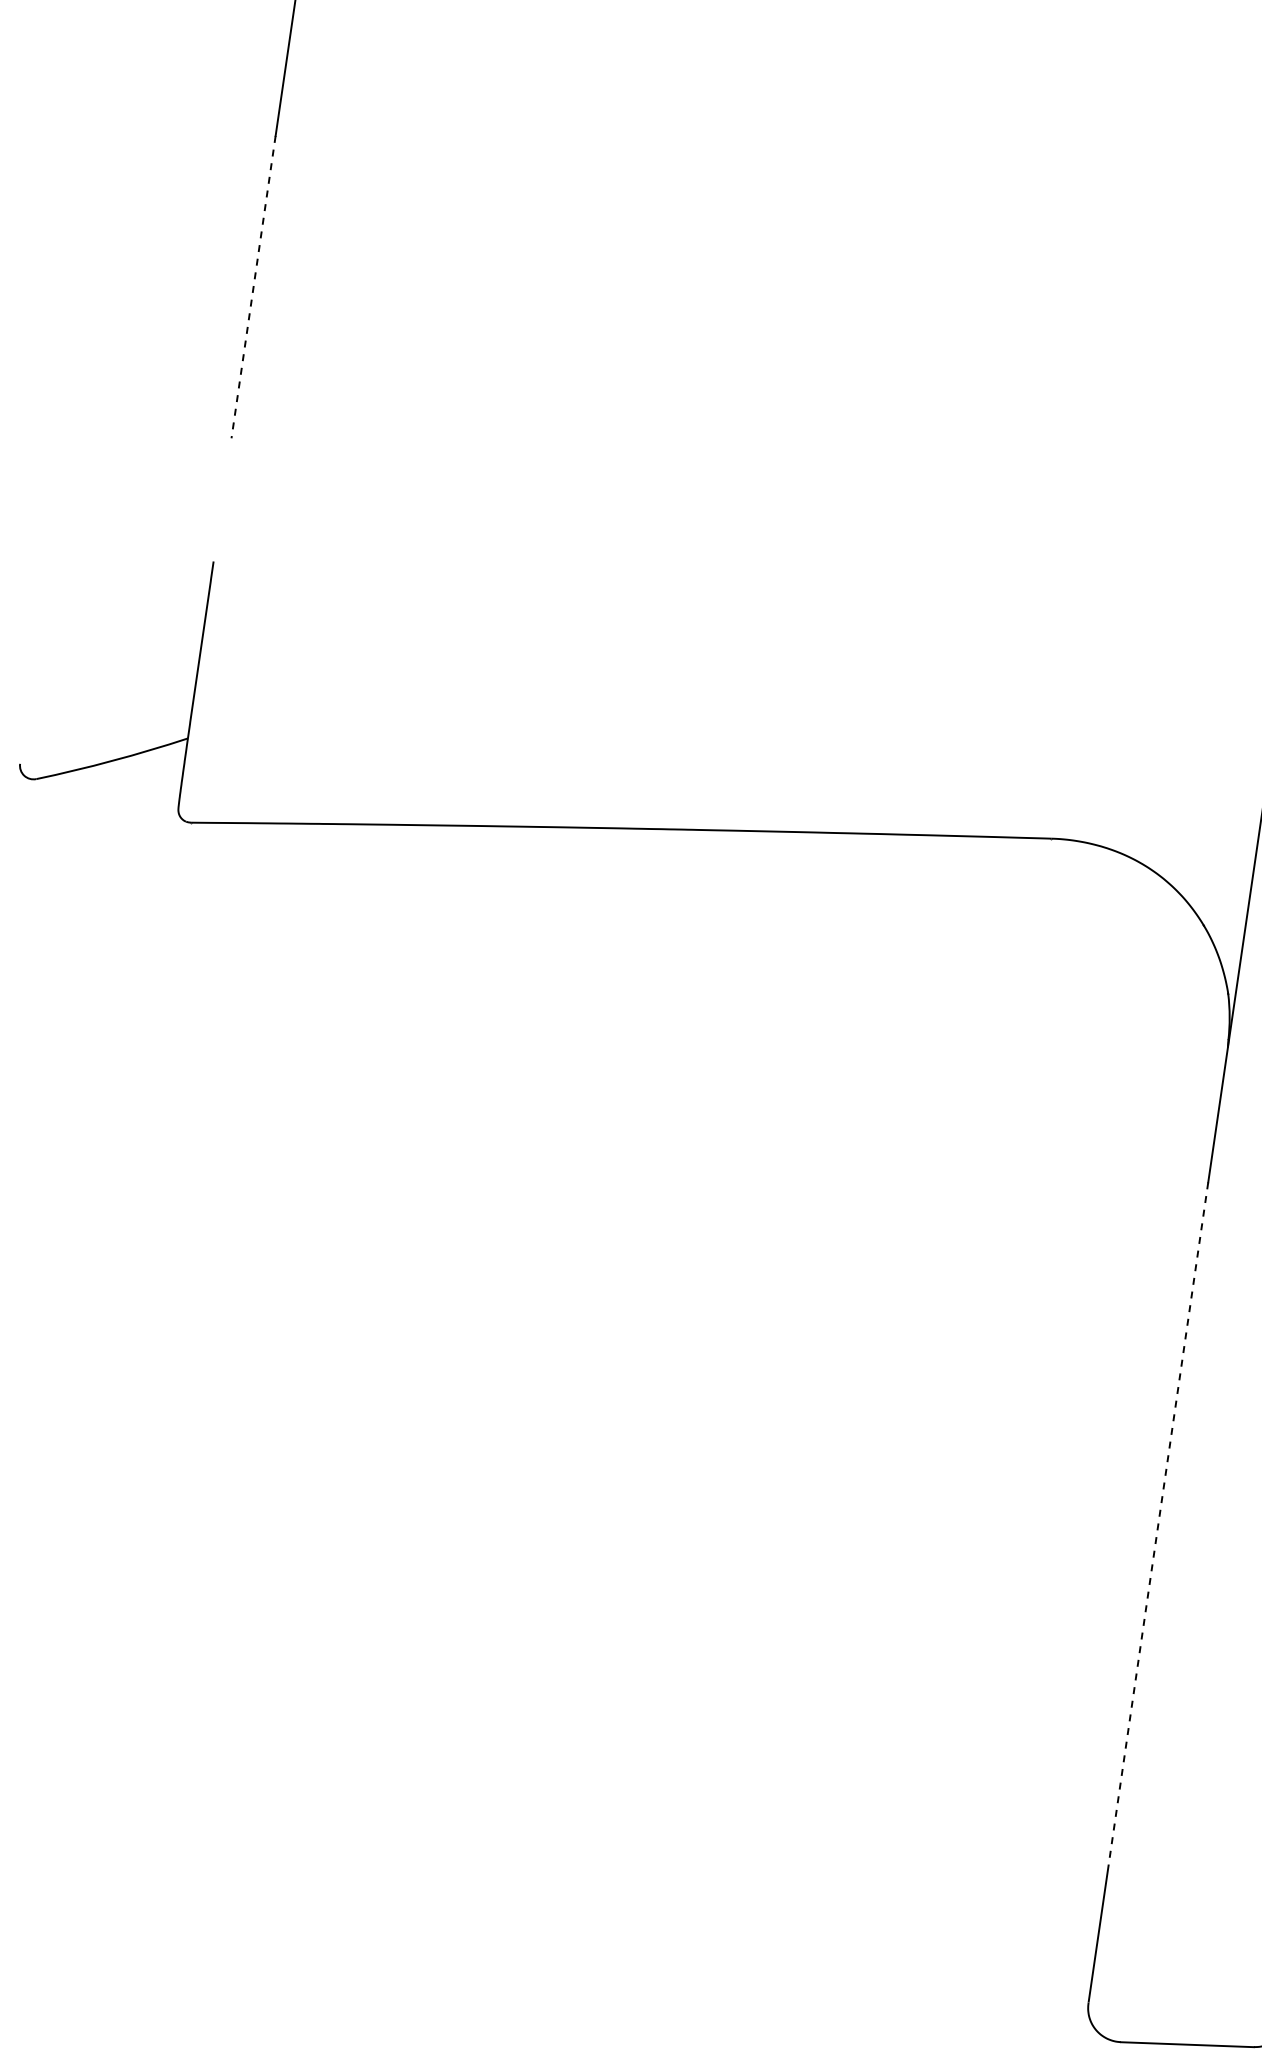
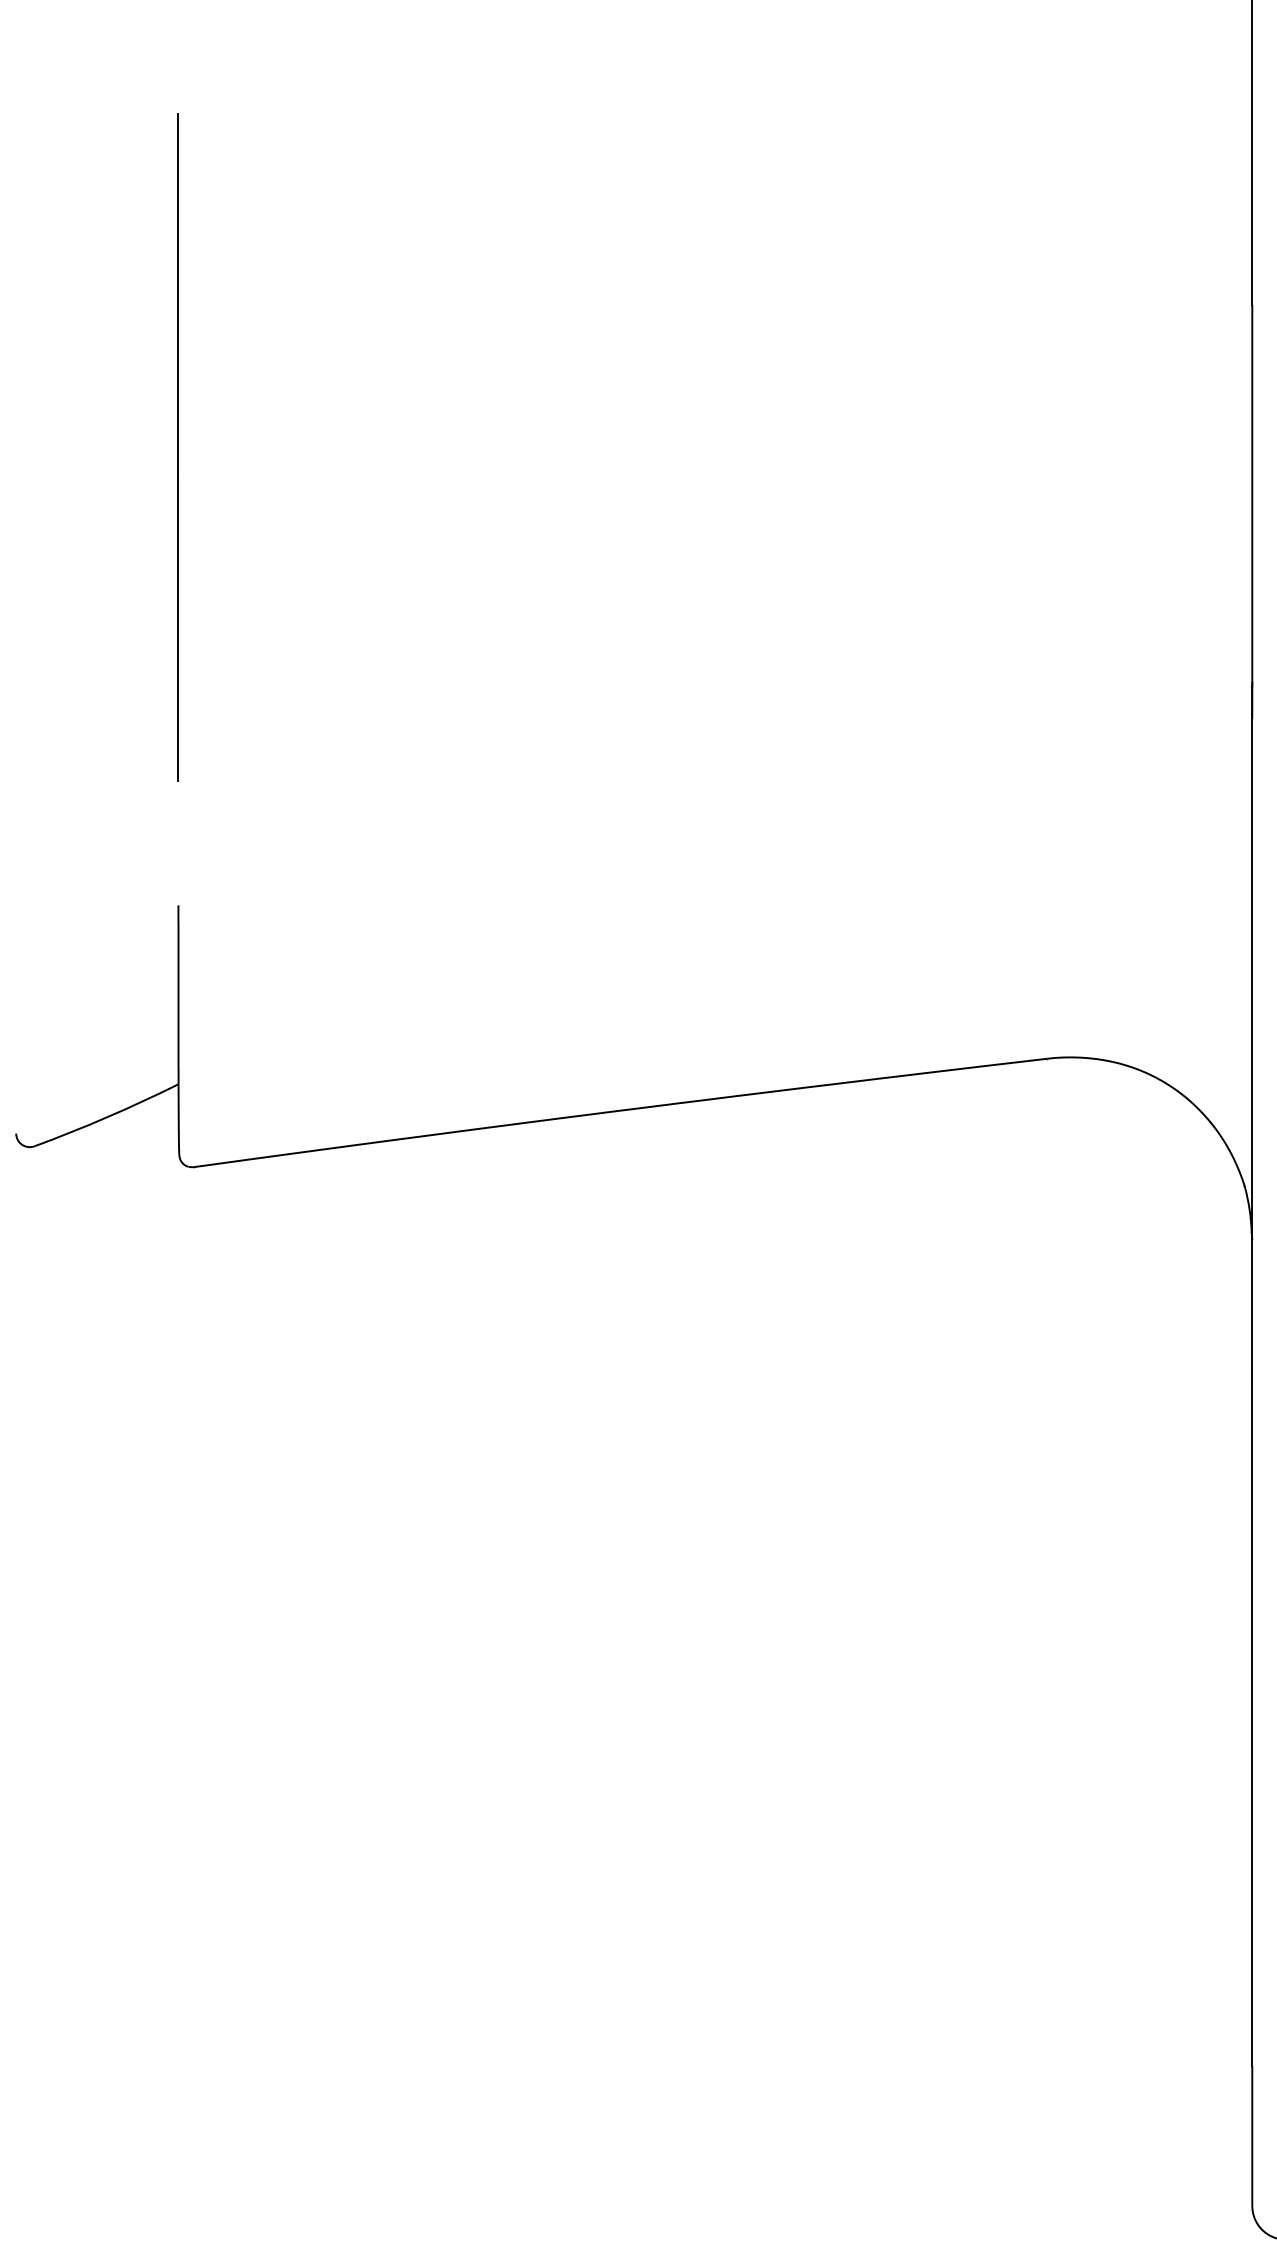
line: (253, 287) -> (178, 628), dashed -> solid
line: (1158, 1524) -> (1252, 1721), dashed -> solid

